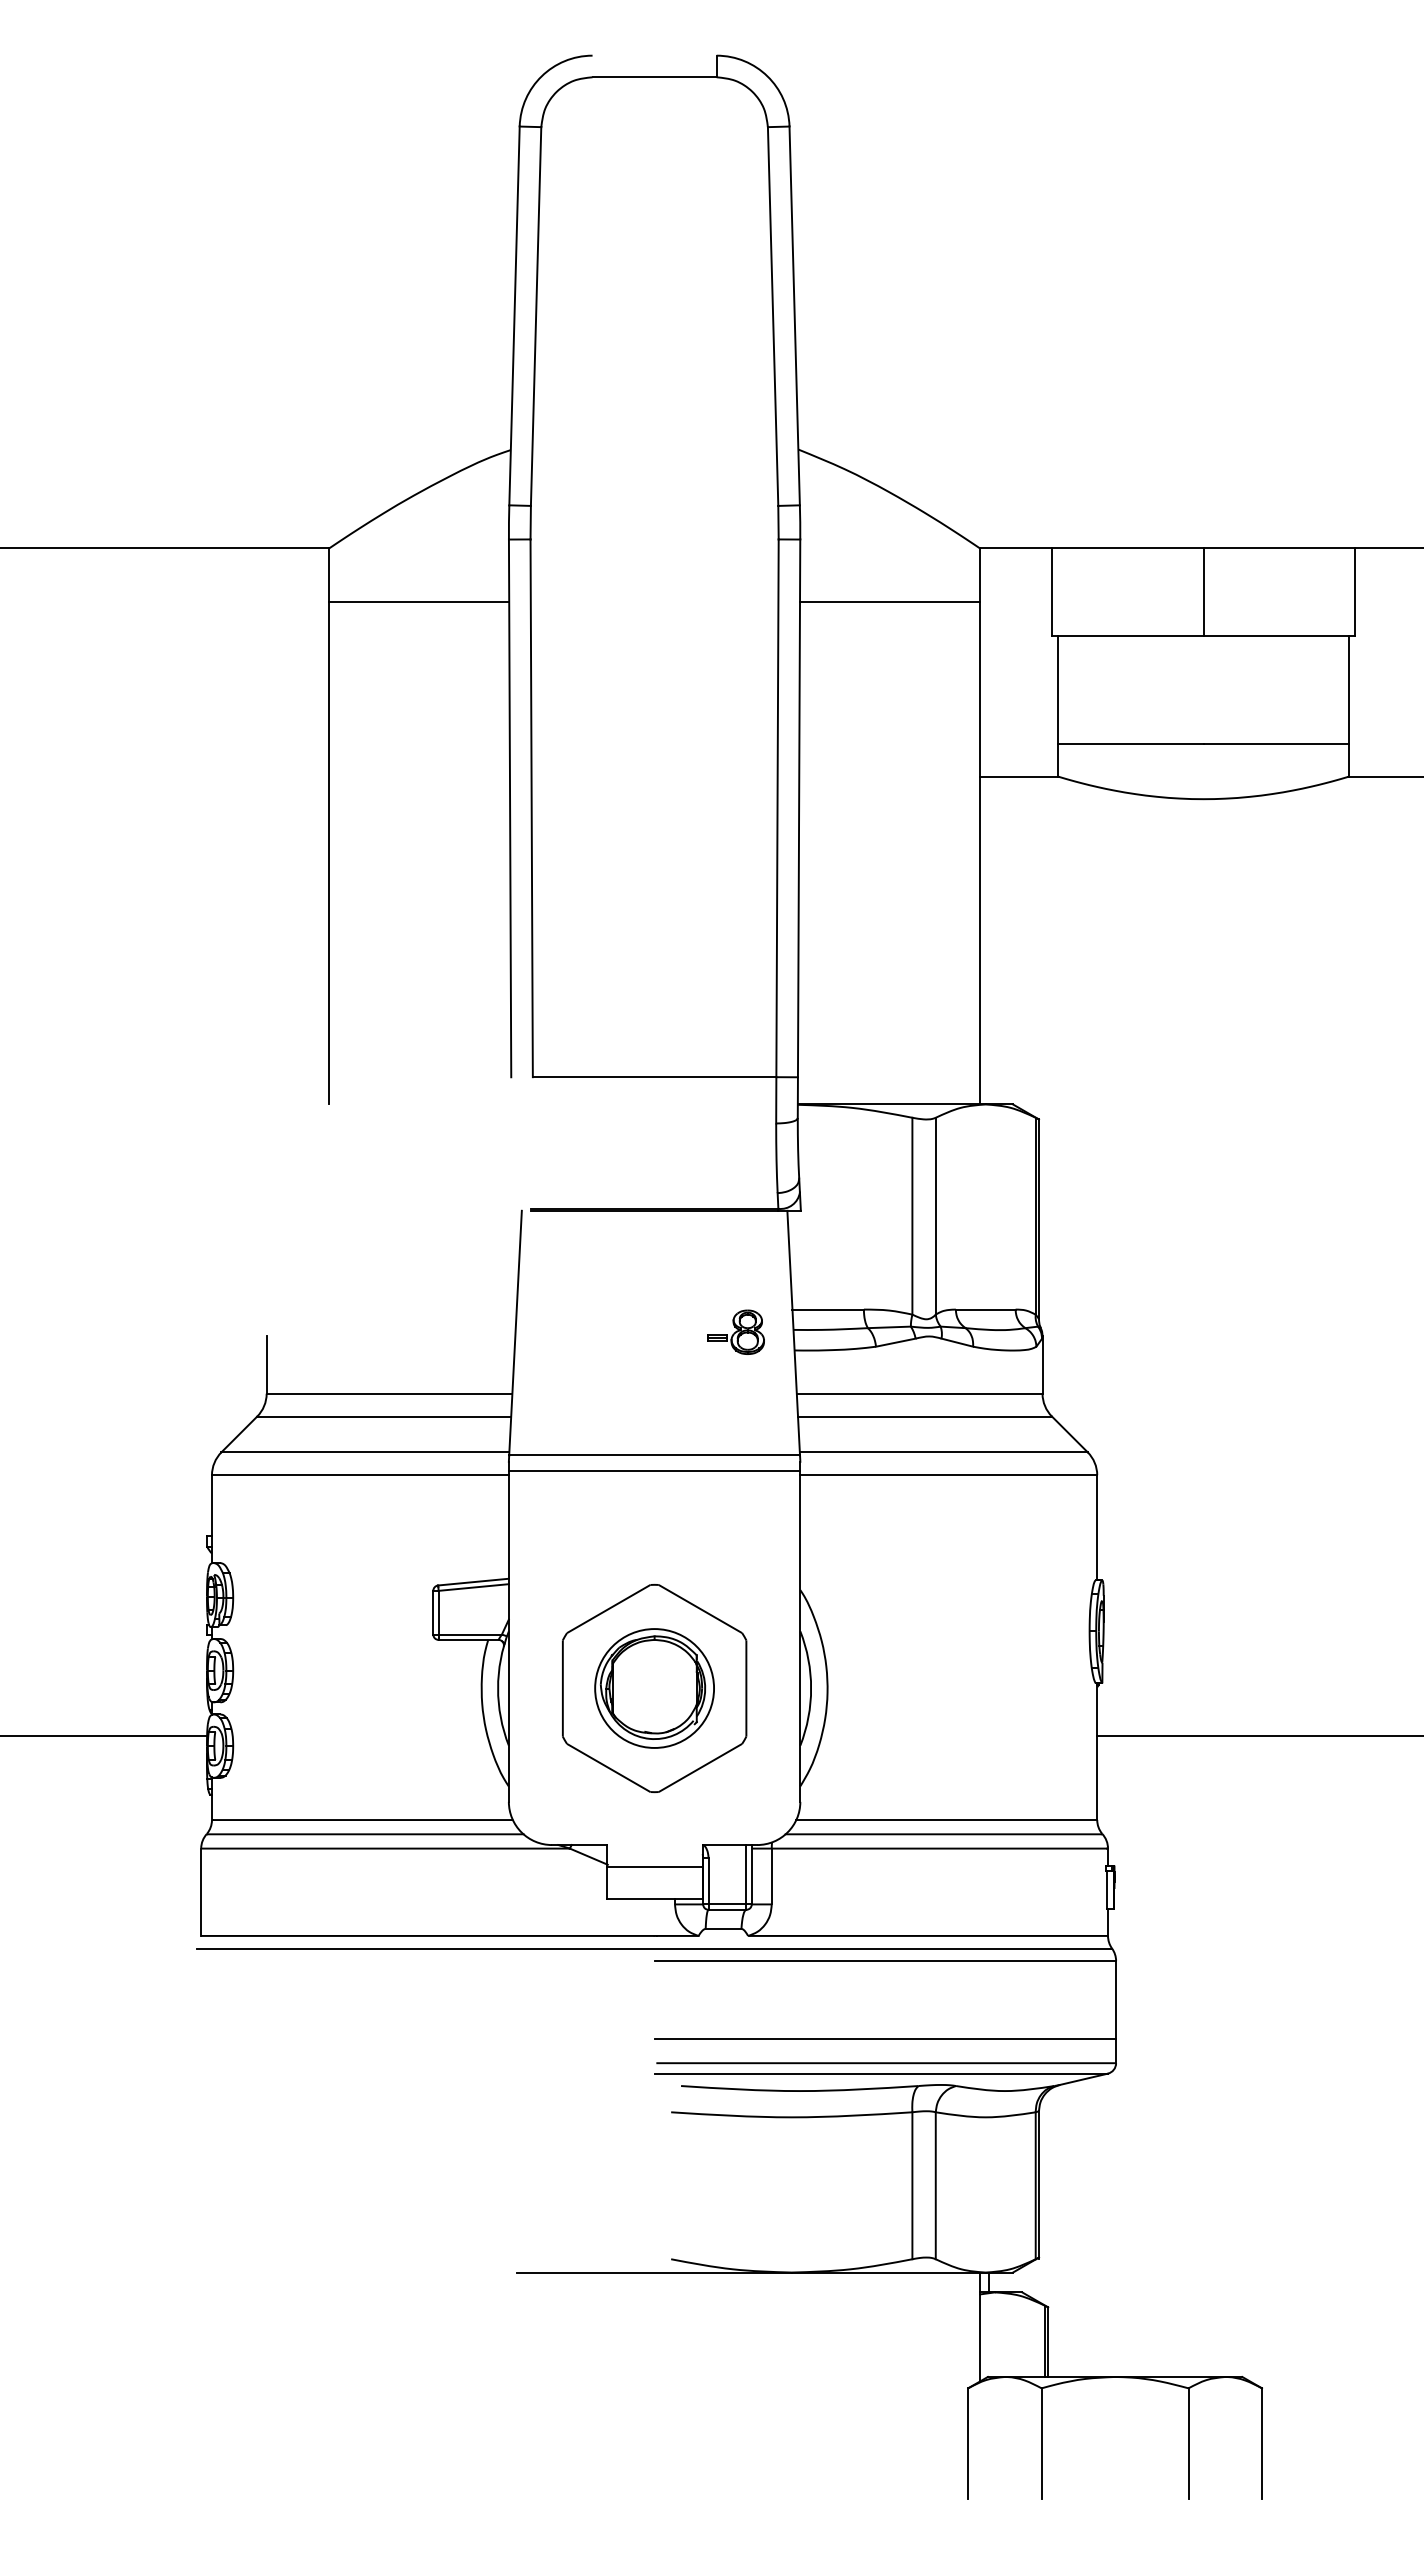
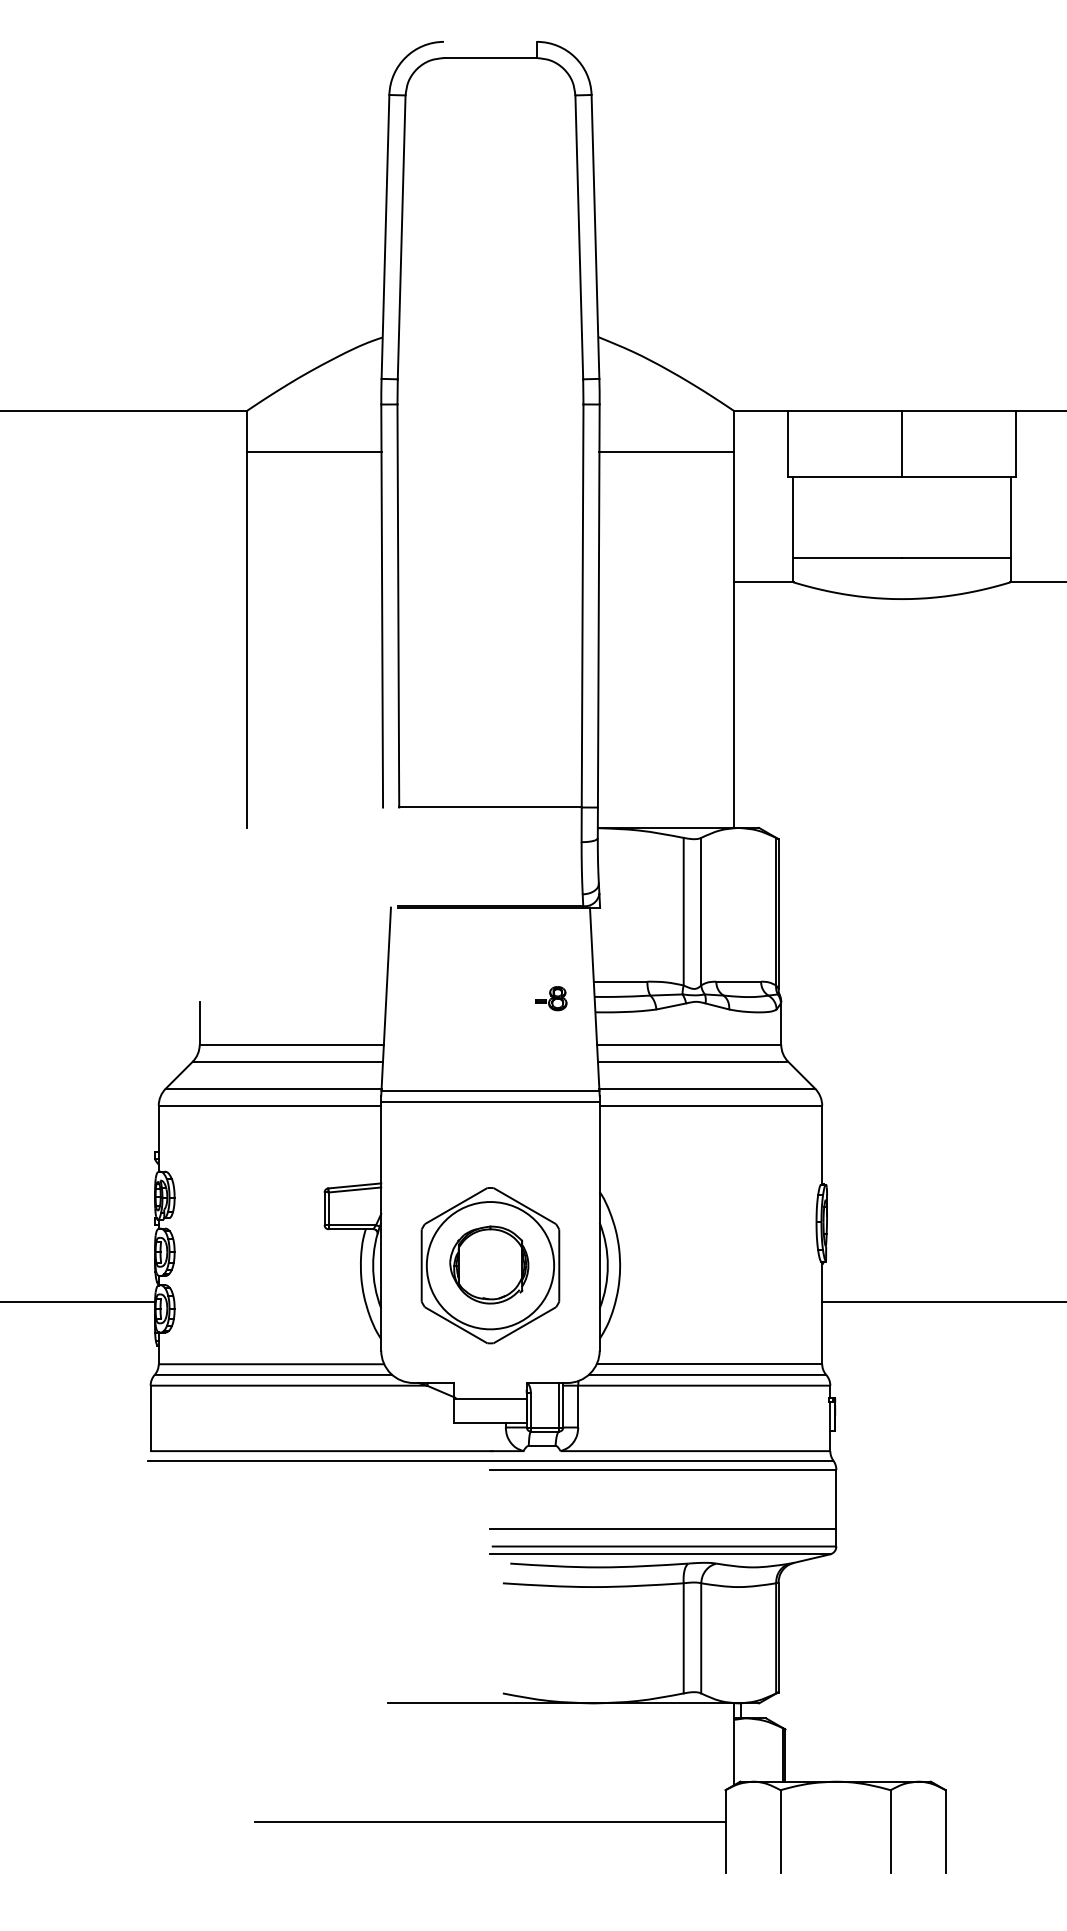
part: (735, 1331) -> (551, 998), size x0.71
circle: (654, 1688) -> (490, 1265), size x1.43
line: (654, 2430) -> (490, 1821), added

